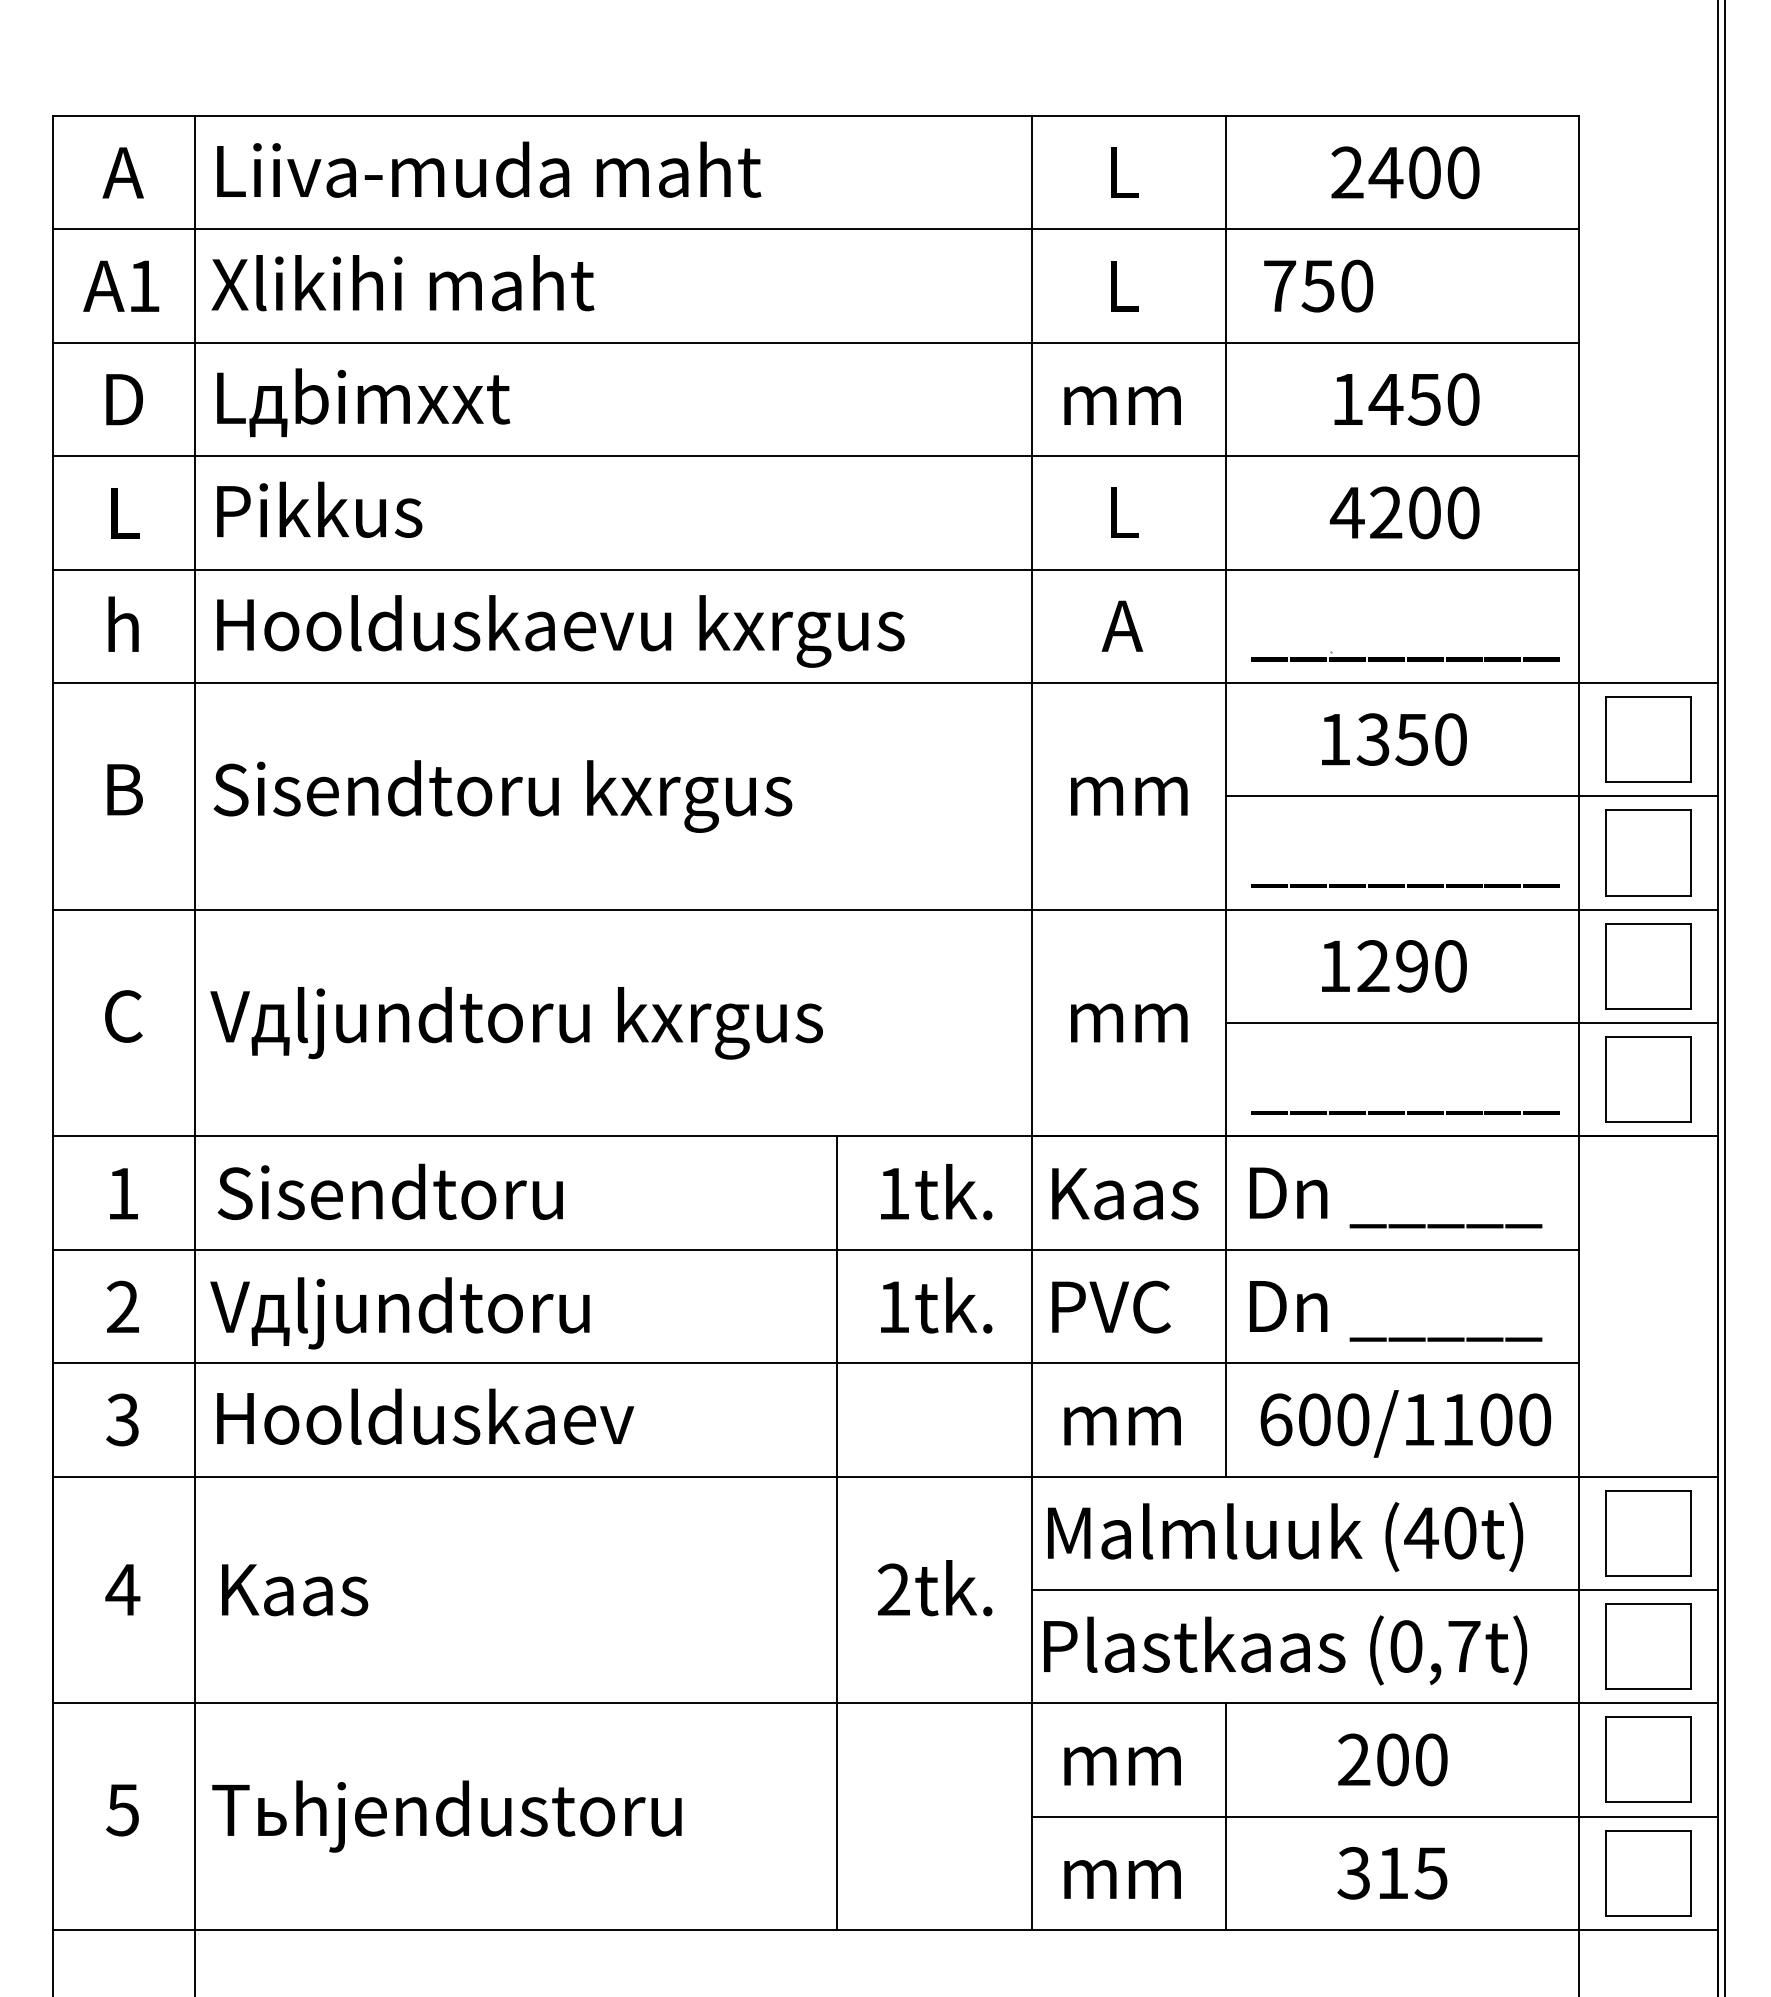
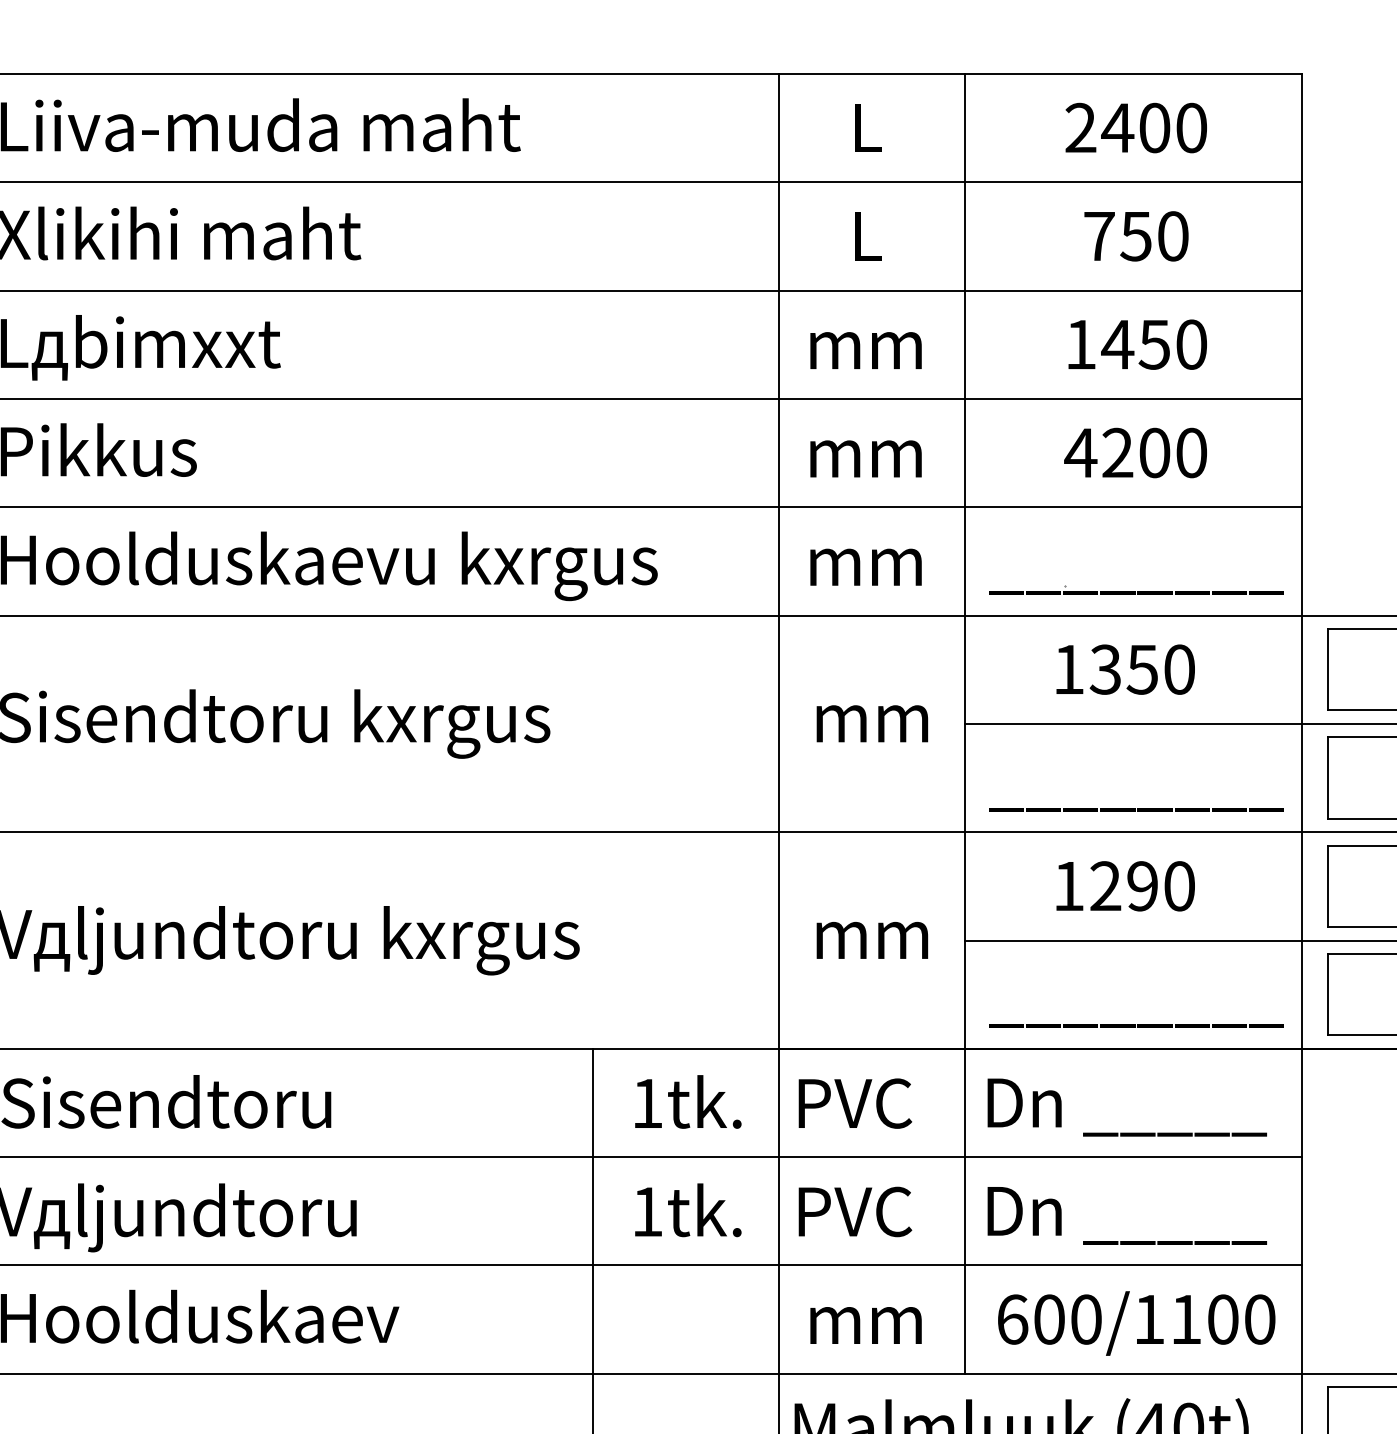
text: (1318, 285) -> (1136, 235), moved
text: (1122, 512) -> (865, 452), L -> mm
text: (1122, 625) -> (865, 560), A -> mm
text: (1128, 1193) -> (871, 1103), Kaas -> PVC

